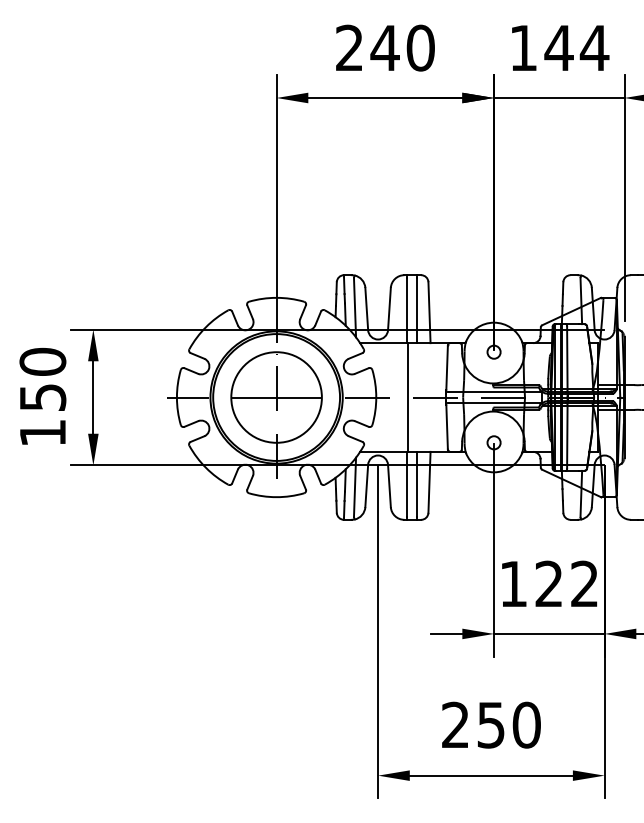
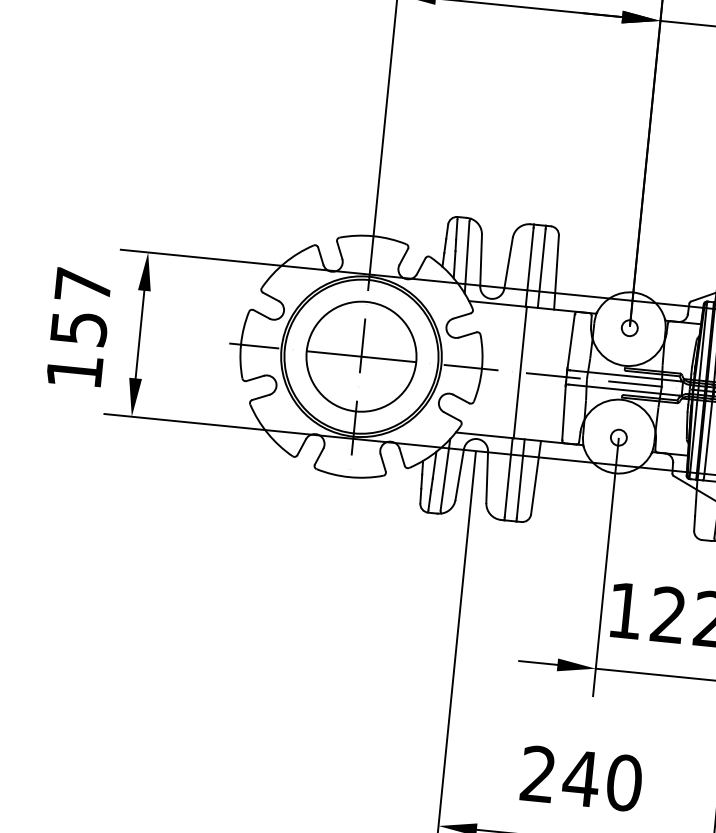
text: (42, 361) -> (82, 284), 150 -> 157
text: (490, 725) -> (580, 778), 250 -> 240

